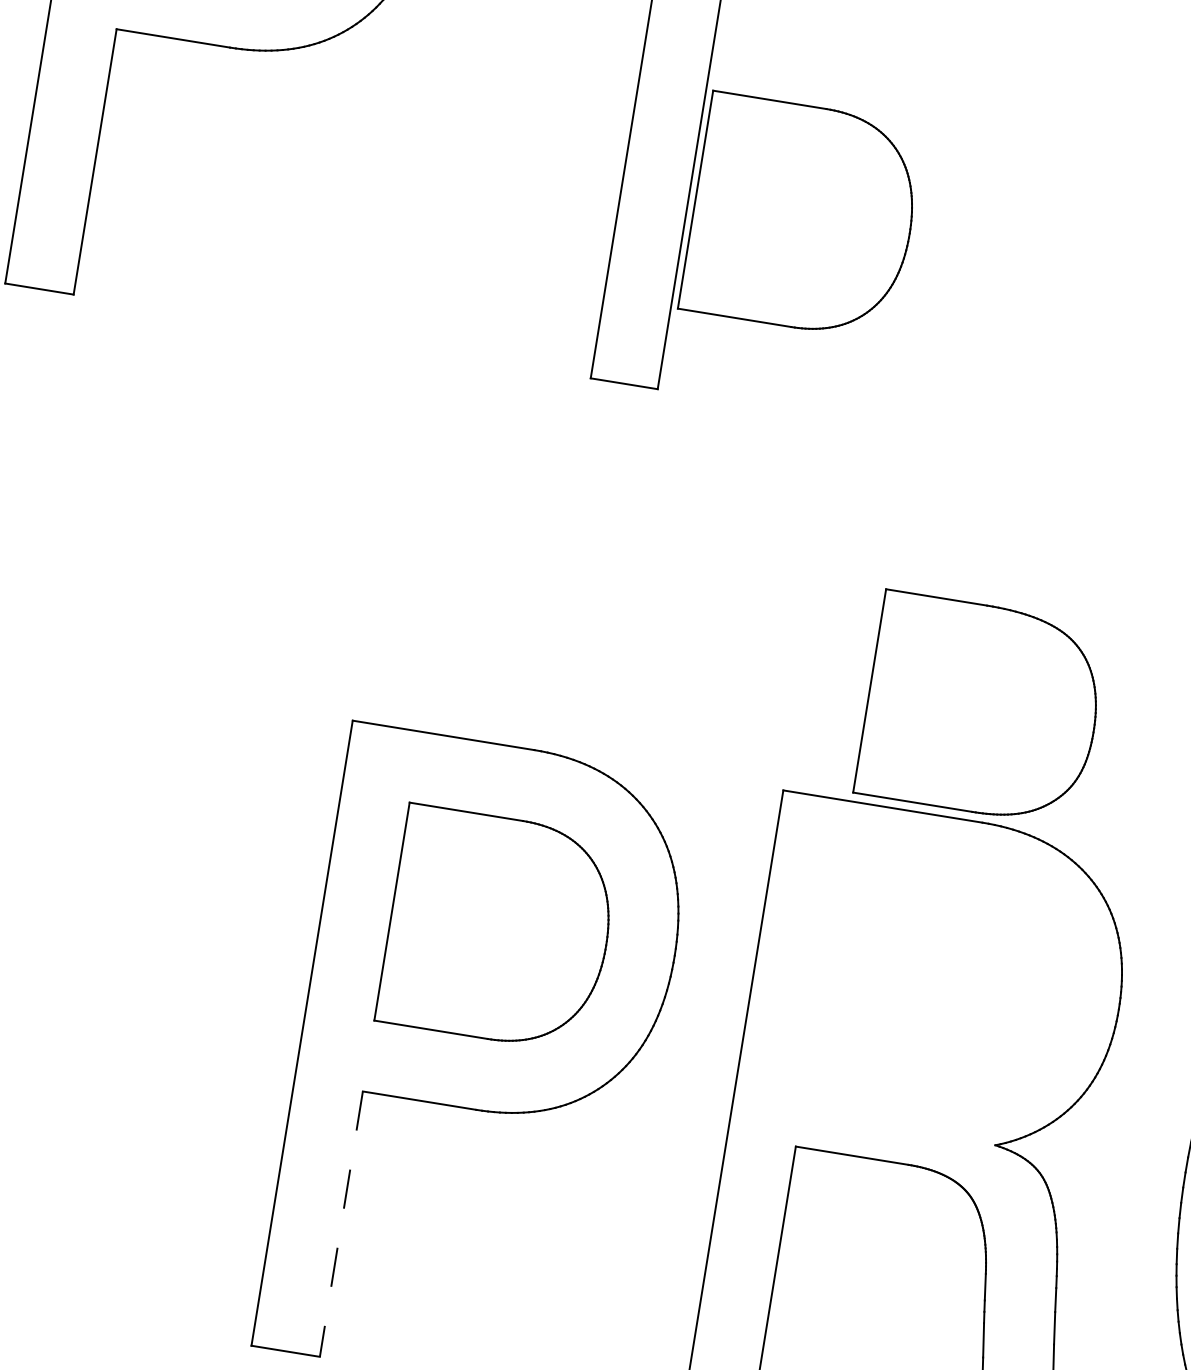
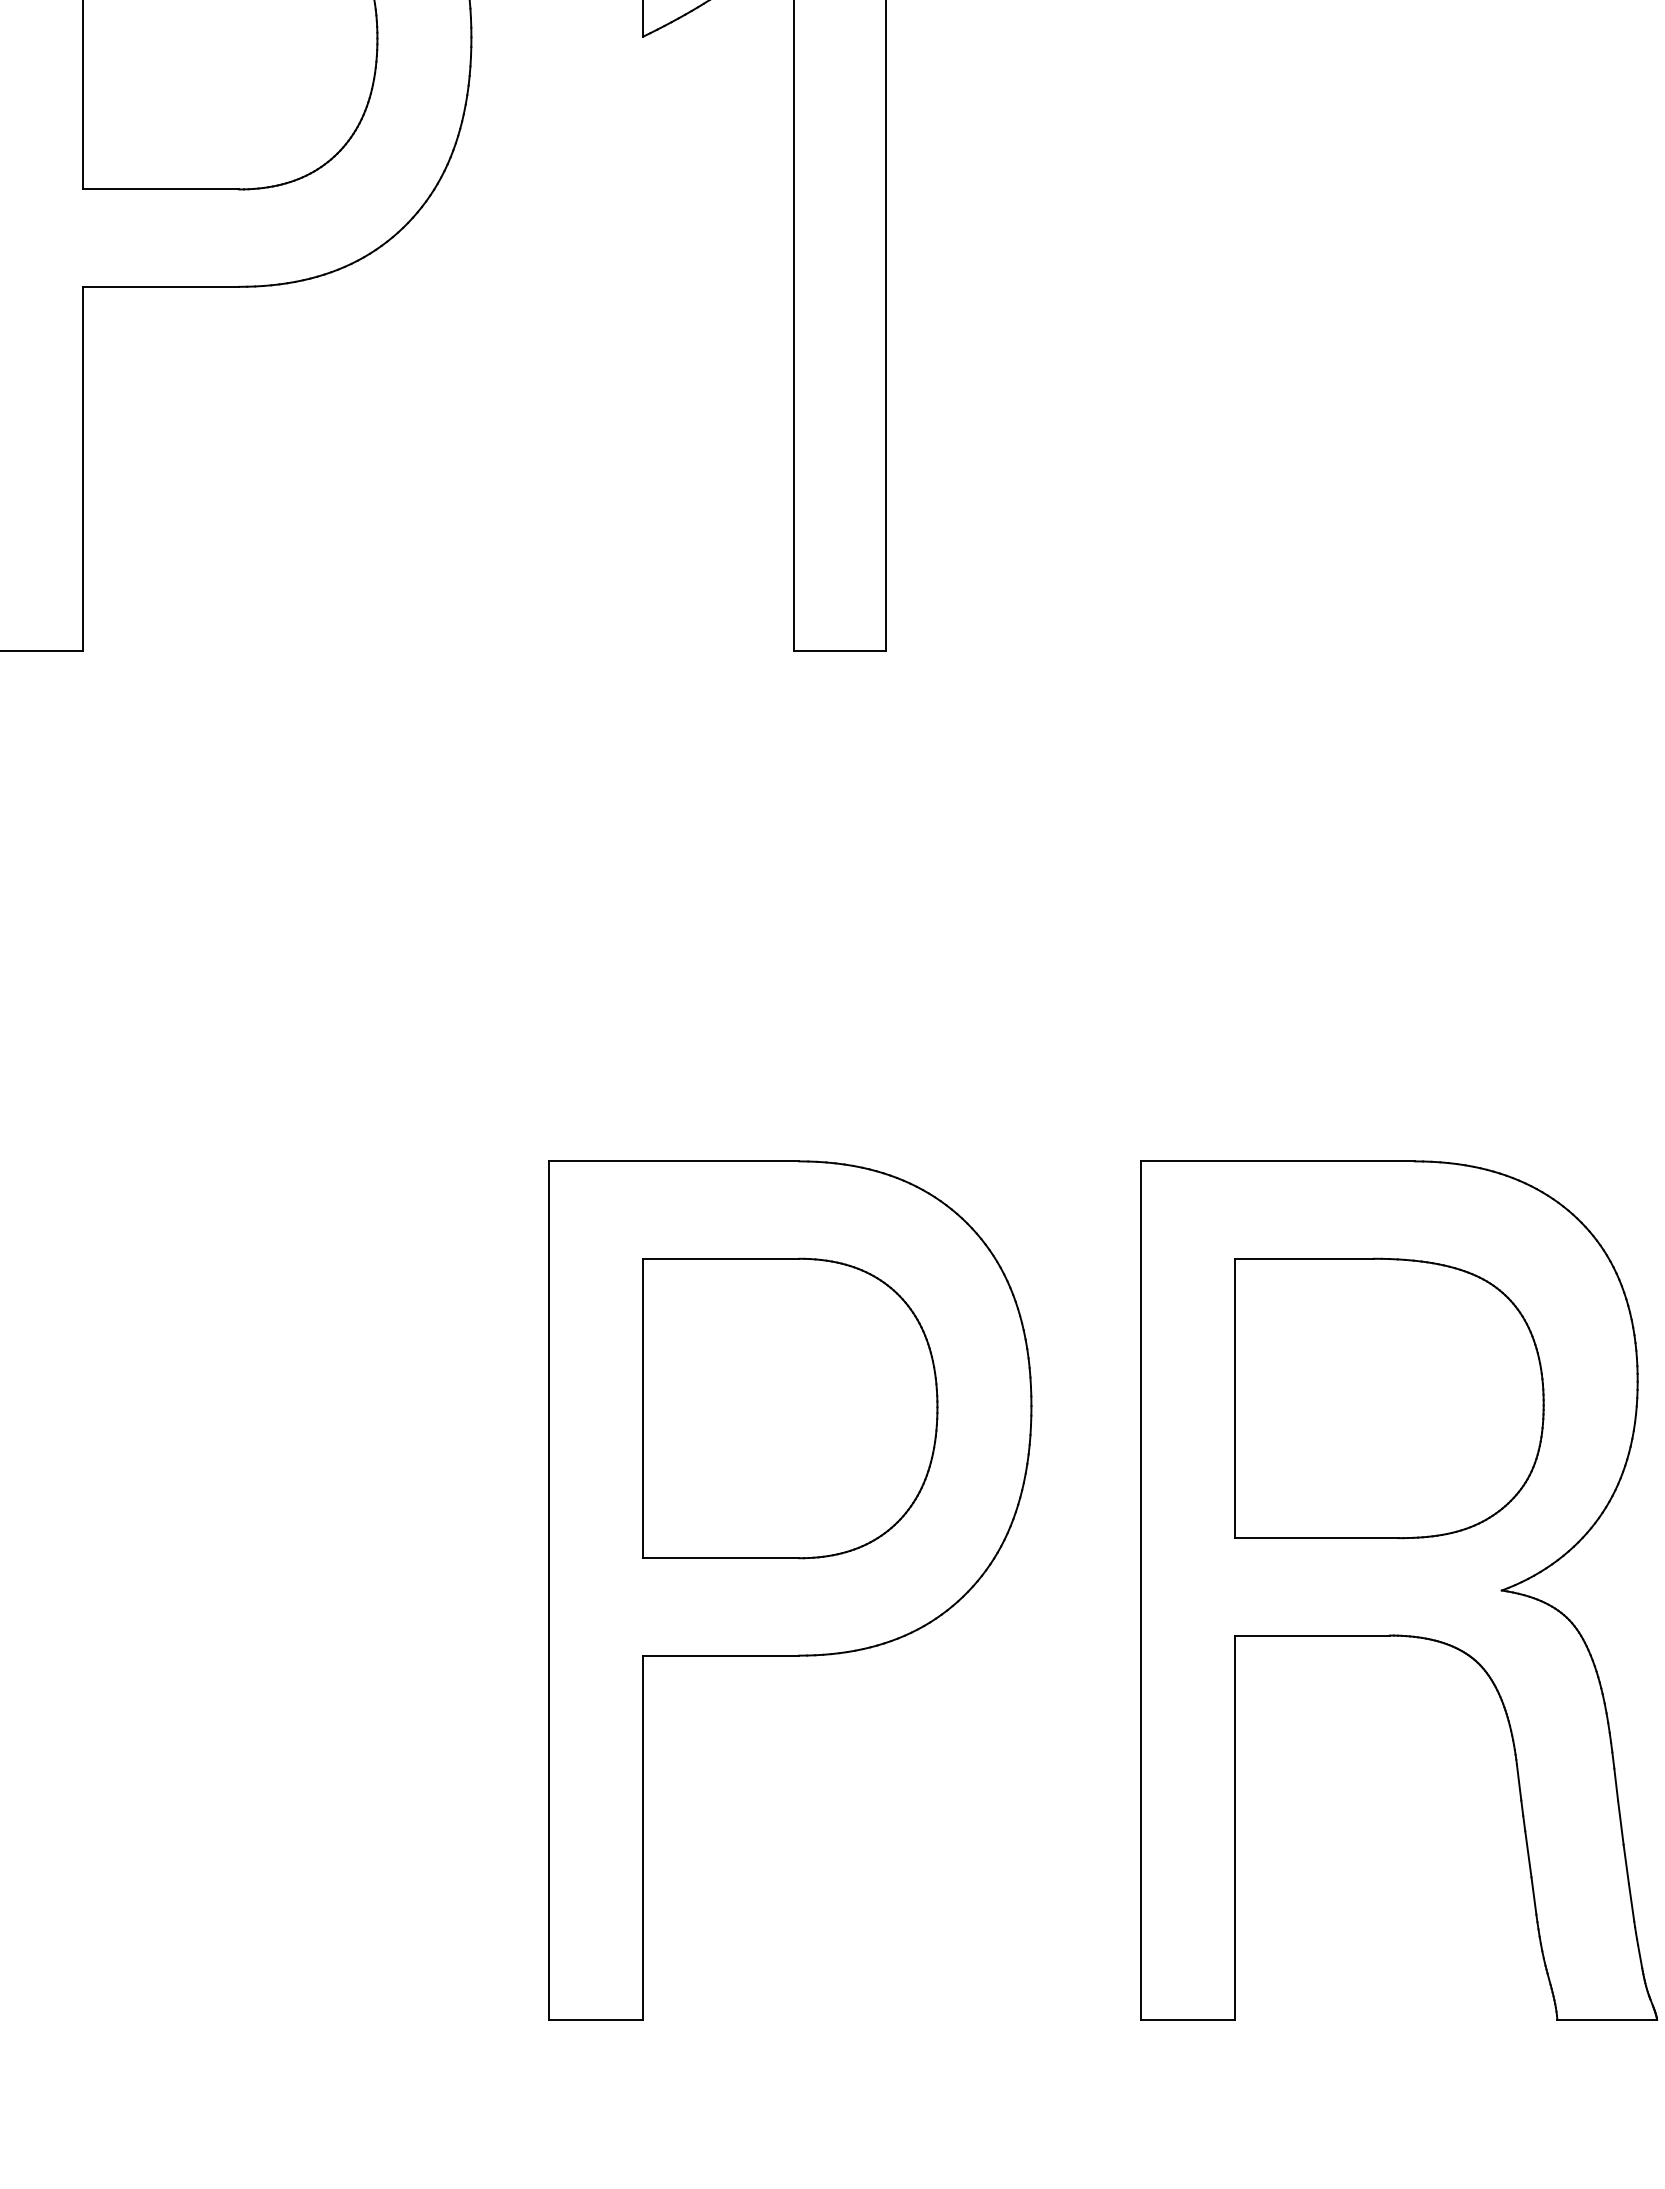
part: (802, 217) -> (1042, 389), removed
part: (982, 709) -> (1389, 1398), moved
line: (341, 1224) -> (643, 1838), dashed -> solid

